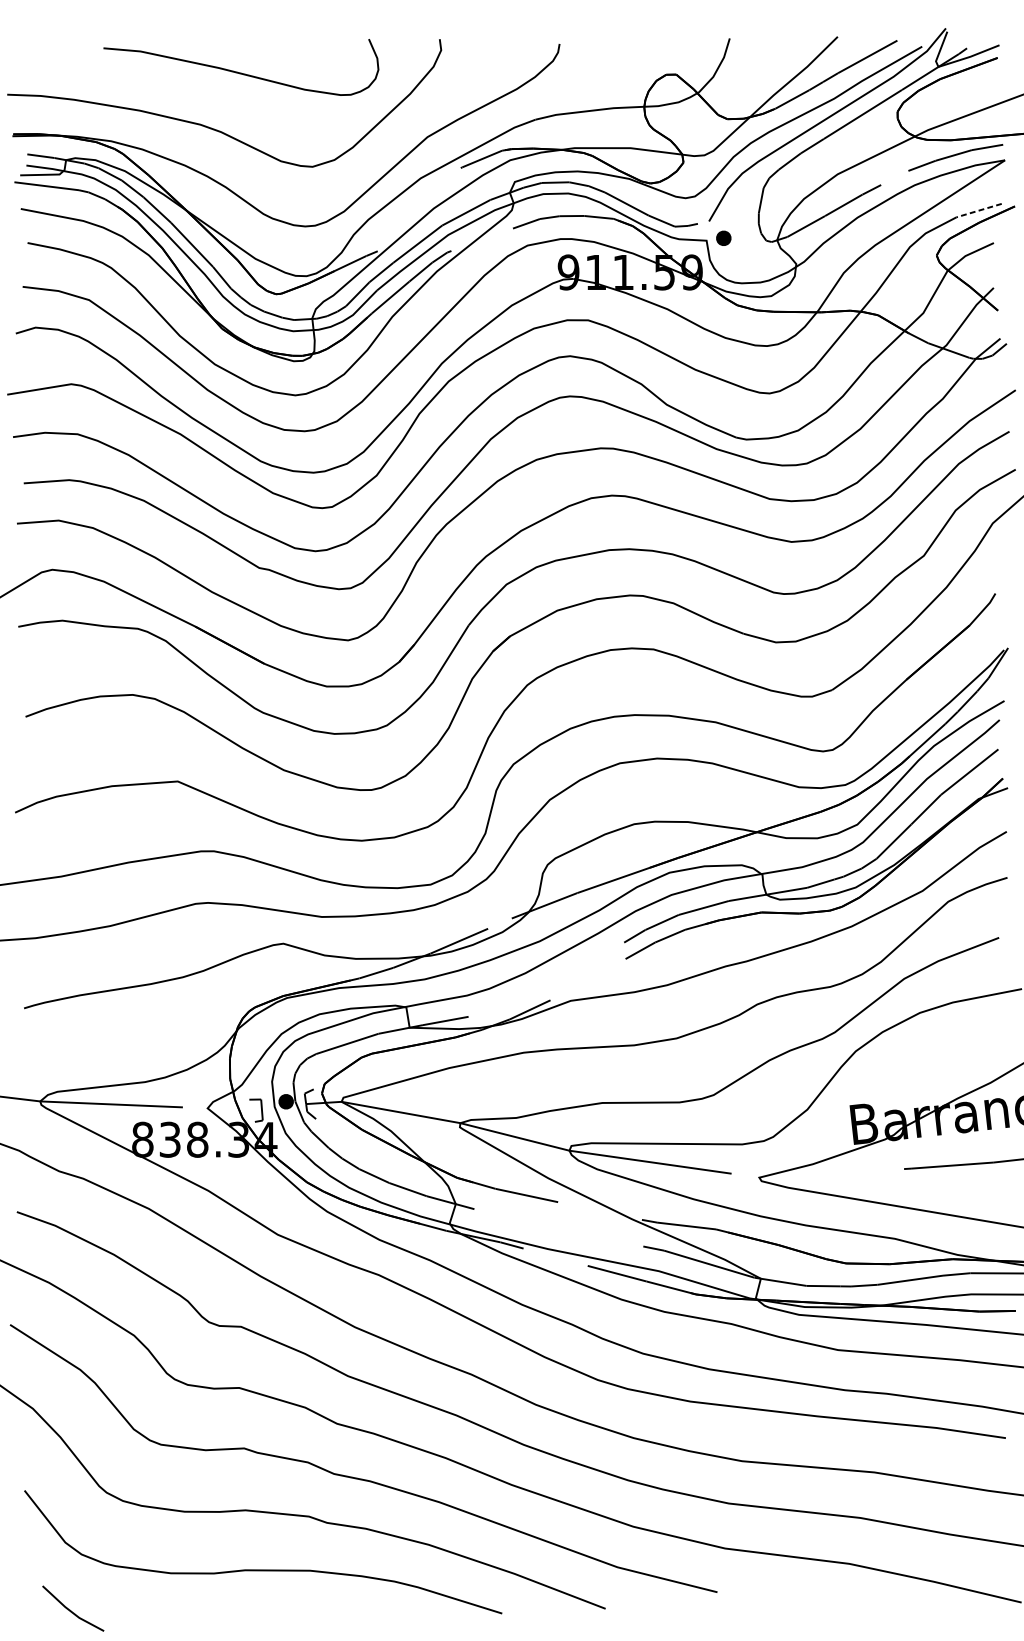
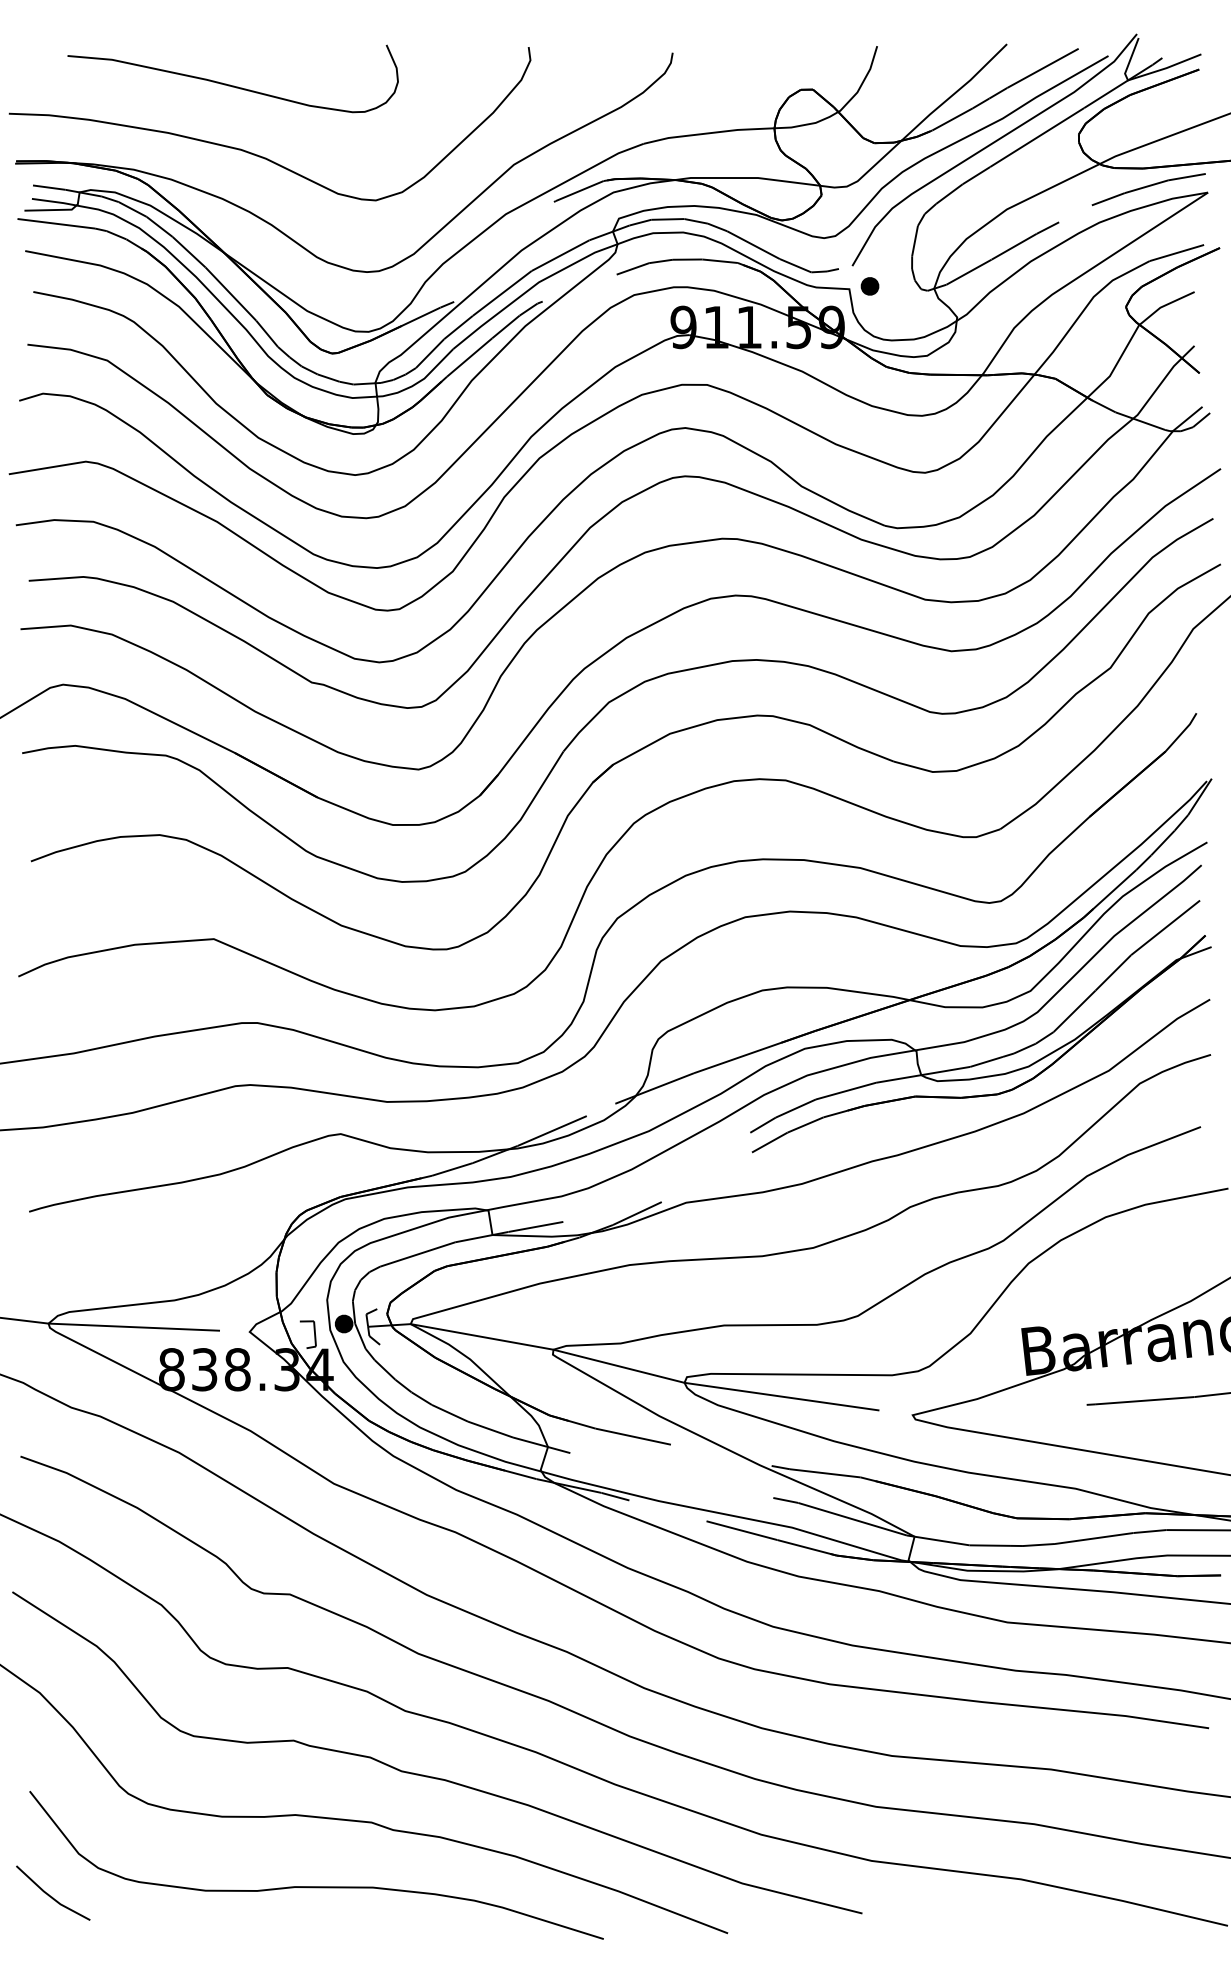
curve: (239, 72) -> (230, 84), moved
line: (978, 210) -> (1176, 253), dashed -> solid
line: (72, 1611) -> (52, 1896), moved

